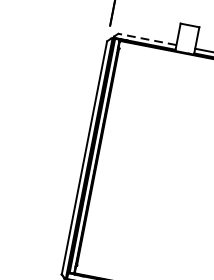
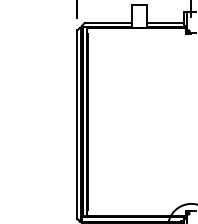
line: (147, 39) -> (108, 22), dashed -> solid

